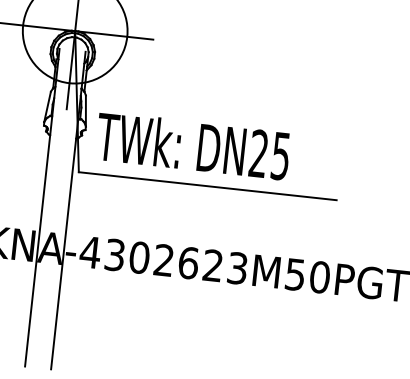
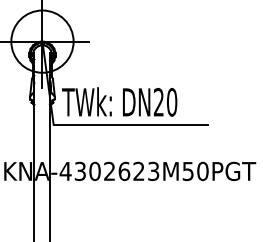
text: (281, 156) -> (172, 102), DN25 -> DN20

